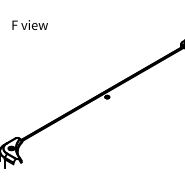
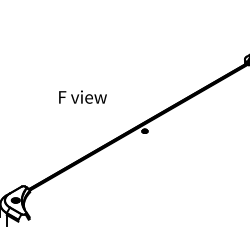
text: (29, 24) -> (82, 96), moved

